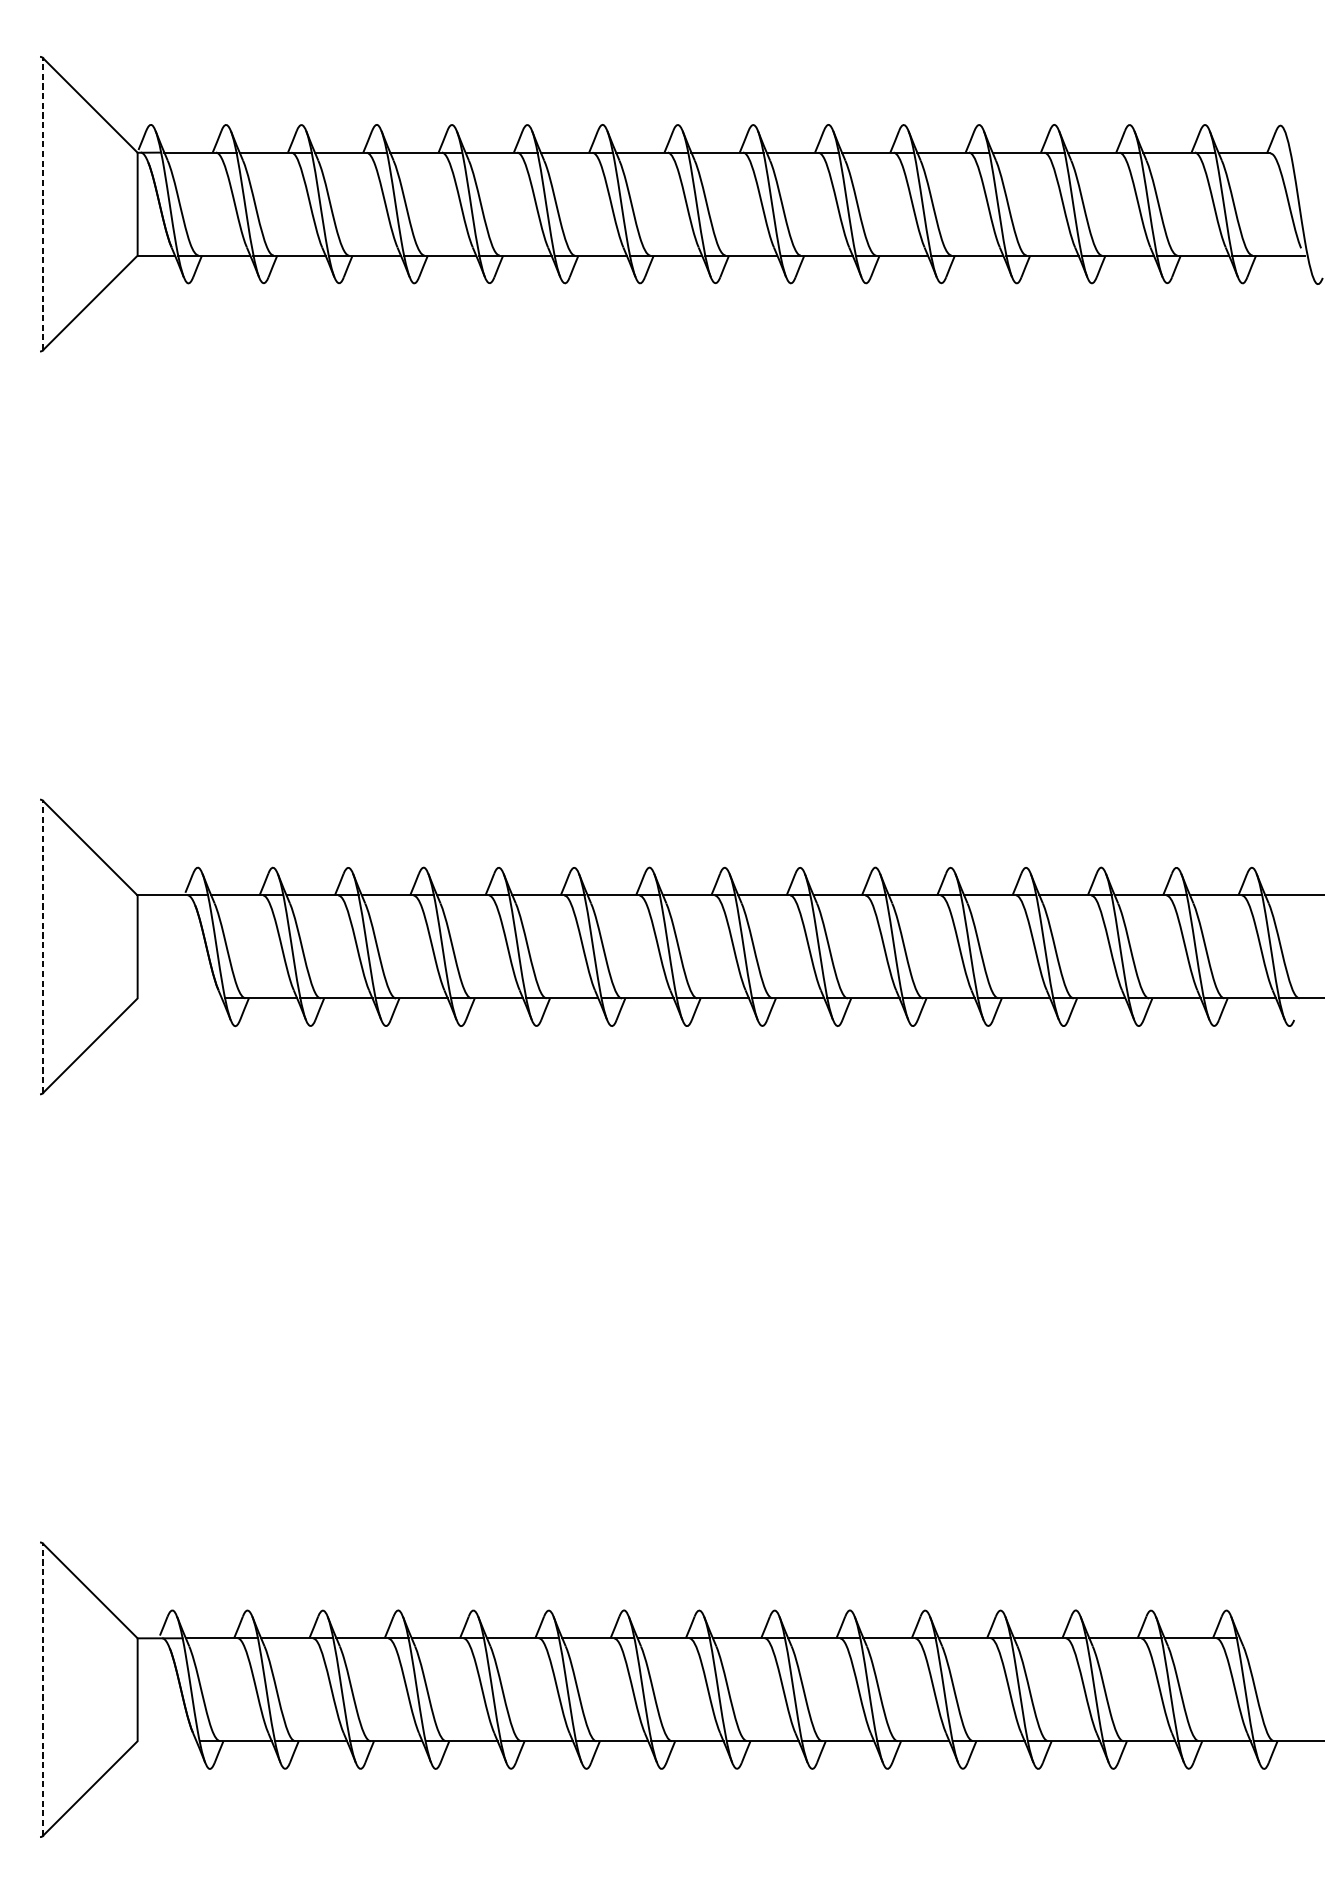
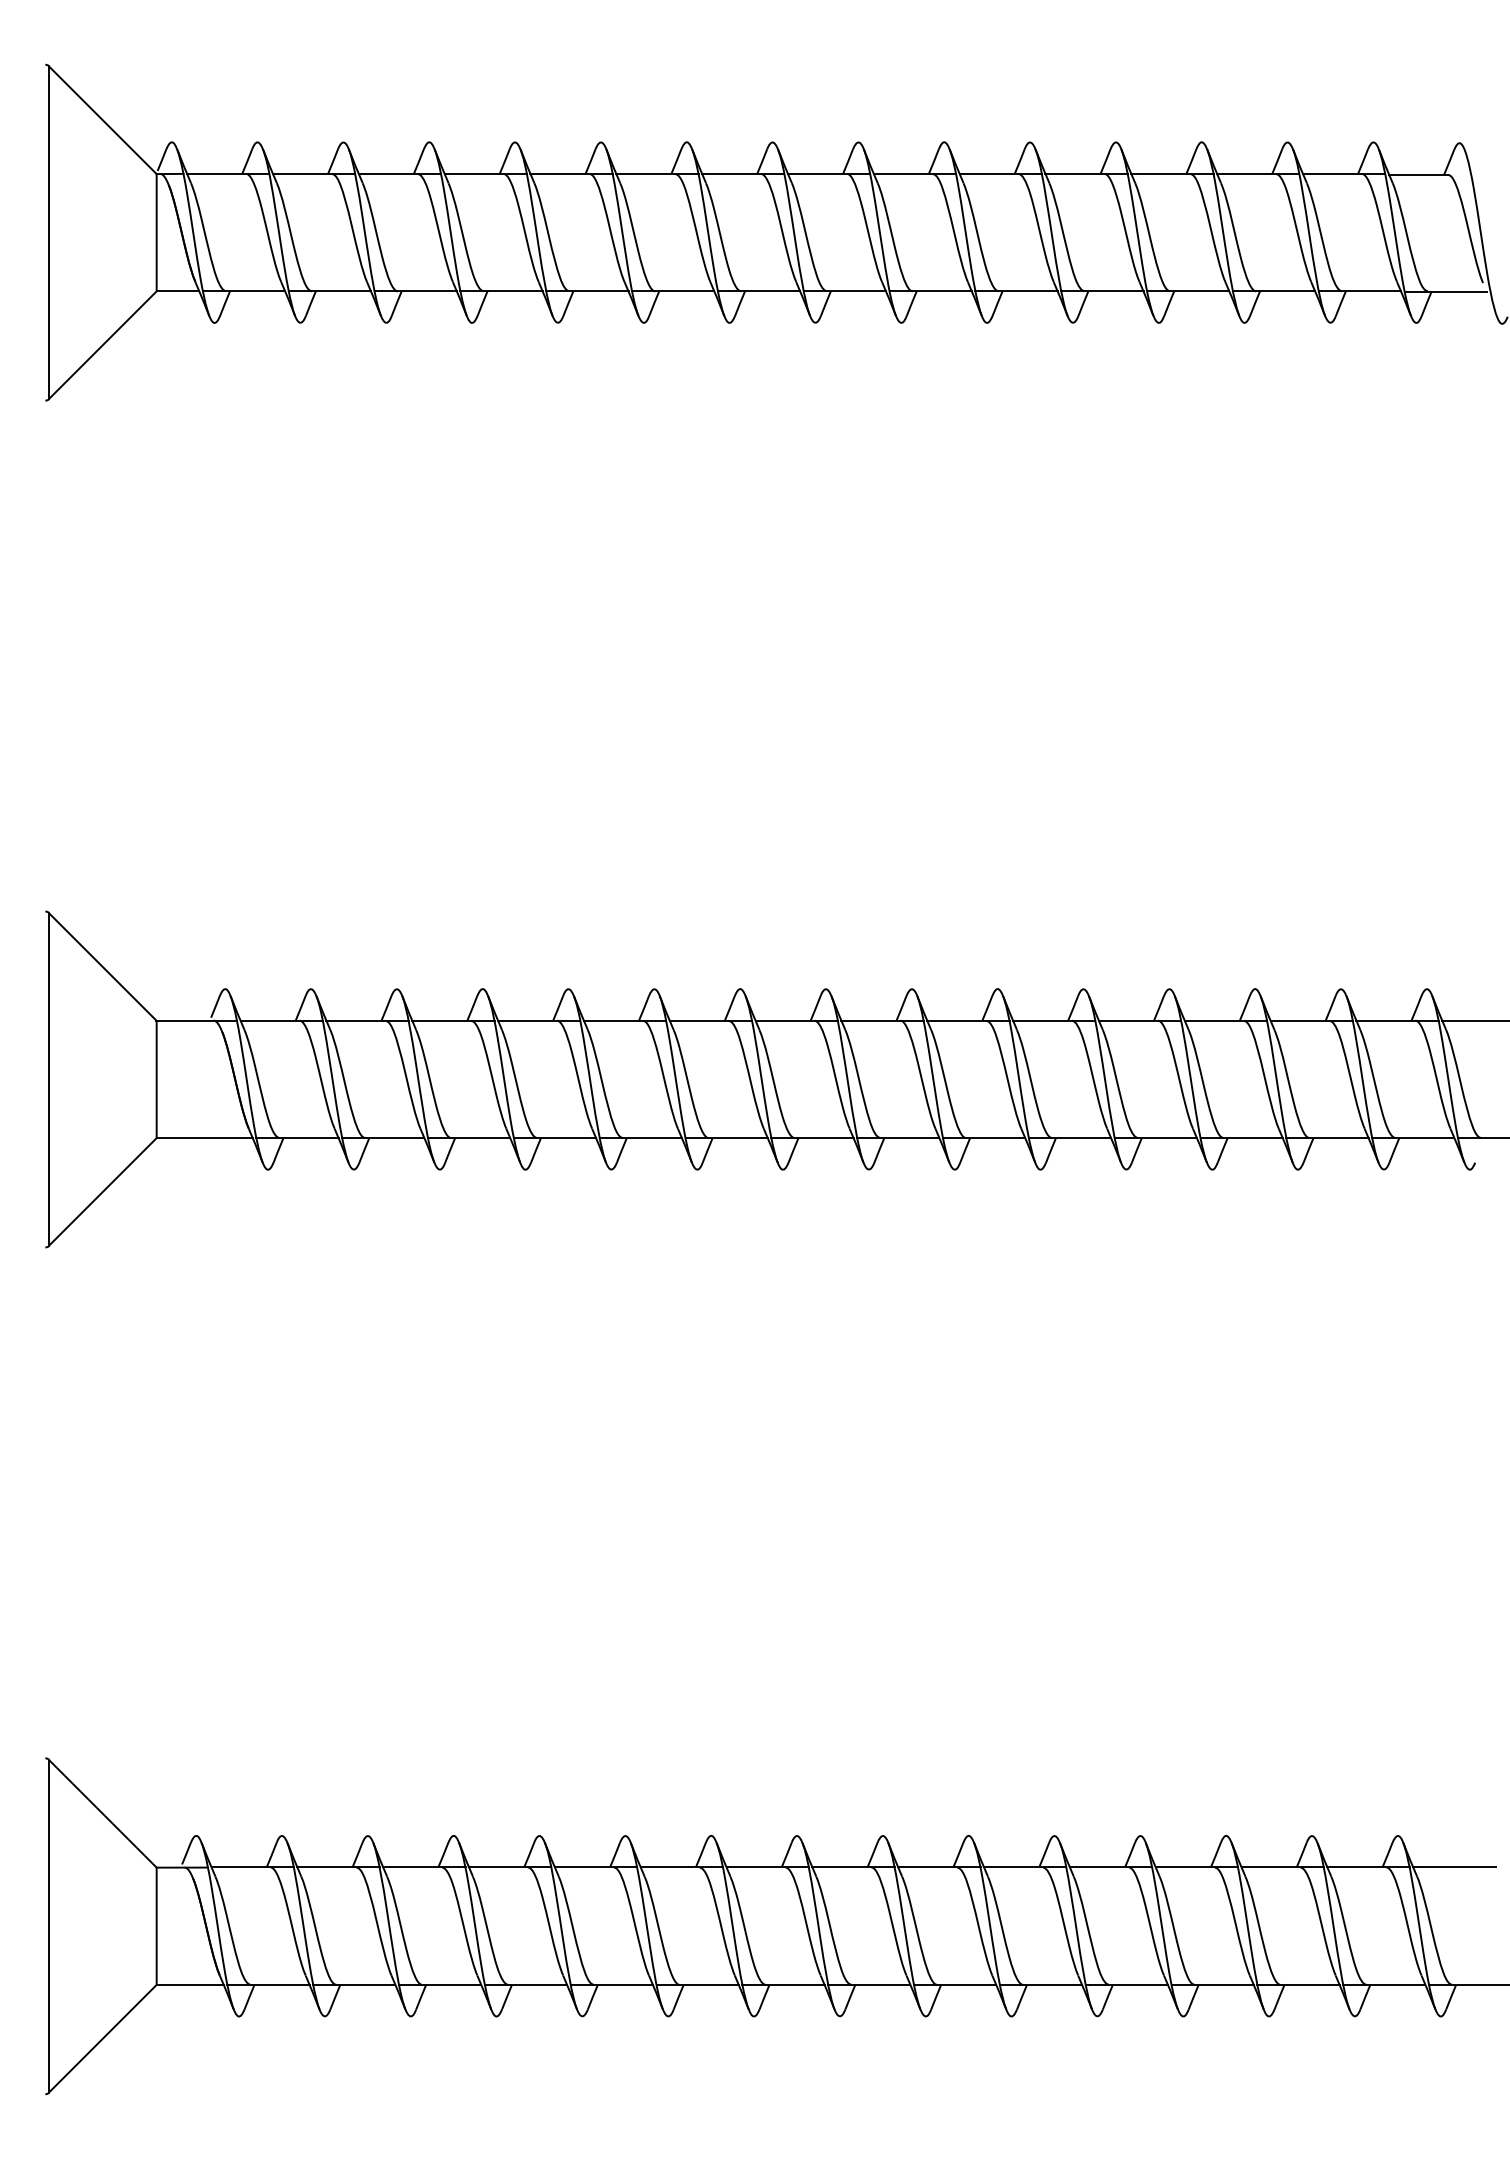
line: (42, 204) -> (48, 232), dashed -> solid
line: (42, 947) -> (48, 1079), dashed -> solid
line: (179, 998) -> (204, 1138), added
line: (1276, 1638) -> (1454, 1867), added
line: (42, 1689) -> (48, 1925), dashed -> solid
line: (166, 1740) -> (189, 1984), added

